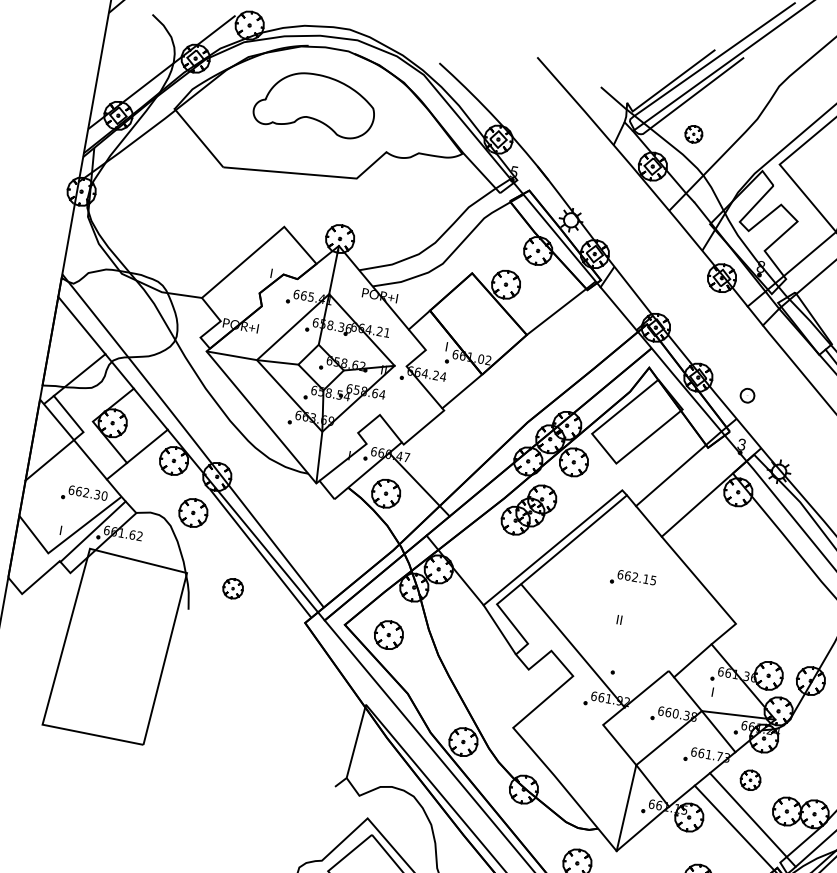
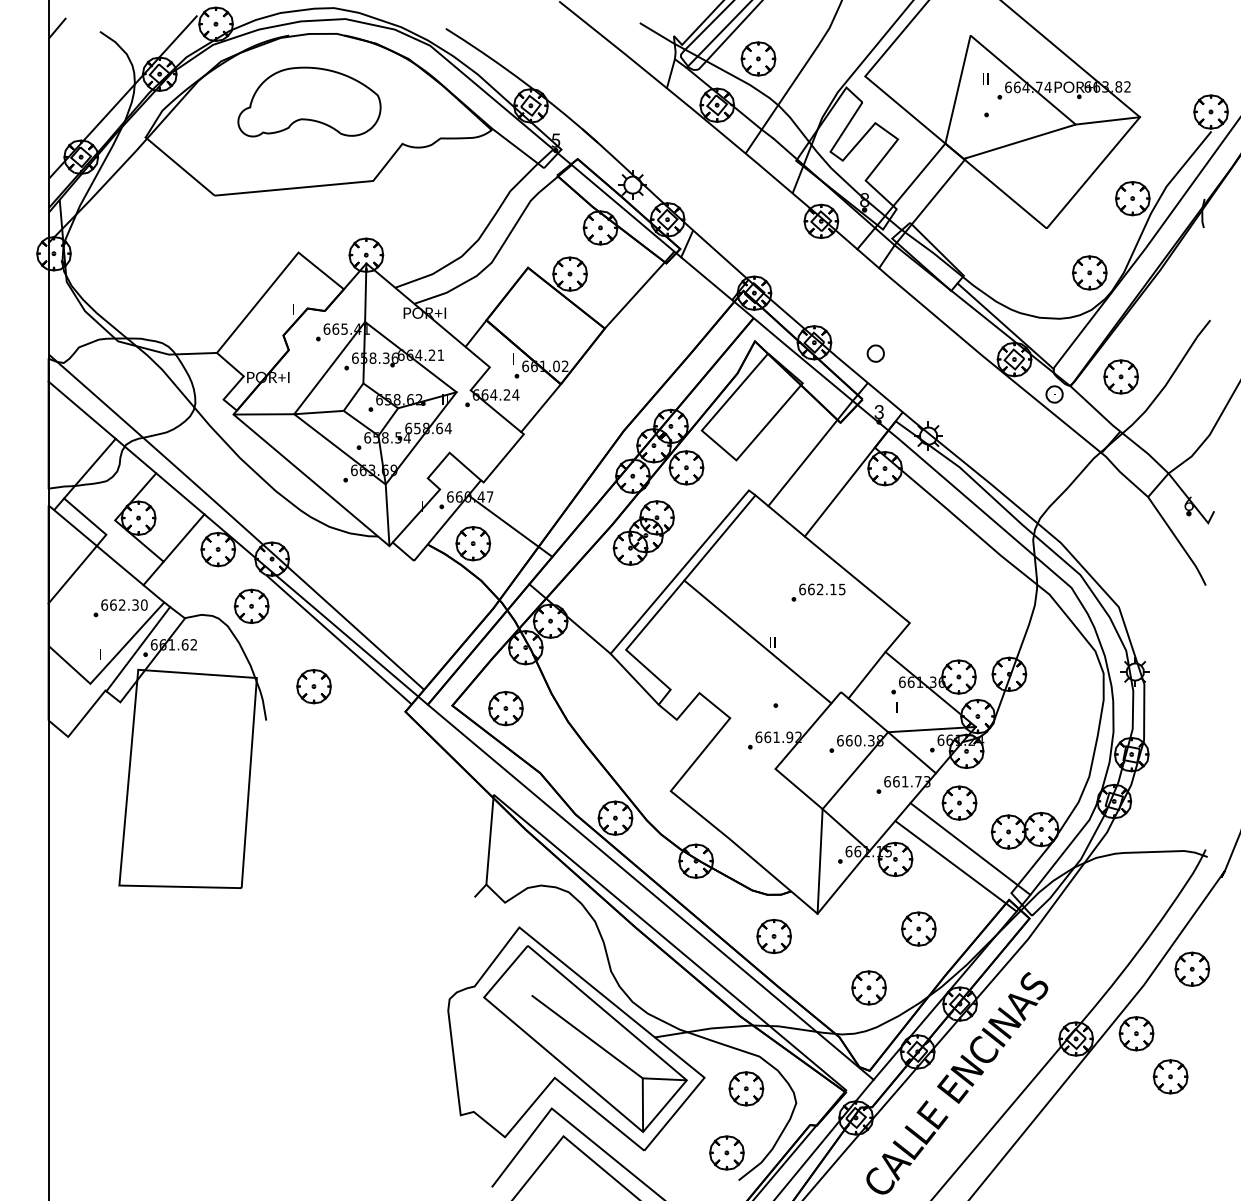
part: (693, 133) -> (758, 58), size x1.67
part: (633, 579) -> (818, 592), moved
part: (232, 588) -> (313, 686), size x1.43
line: (572, 645) -> (757, 641), moved
part: (750, 779) -> (959, 802), size x1.43

